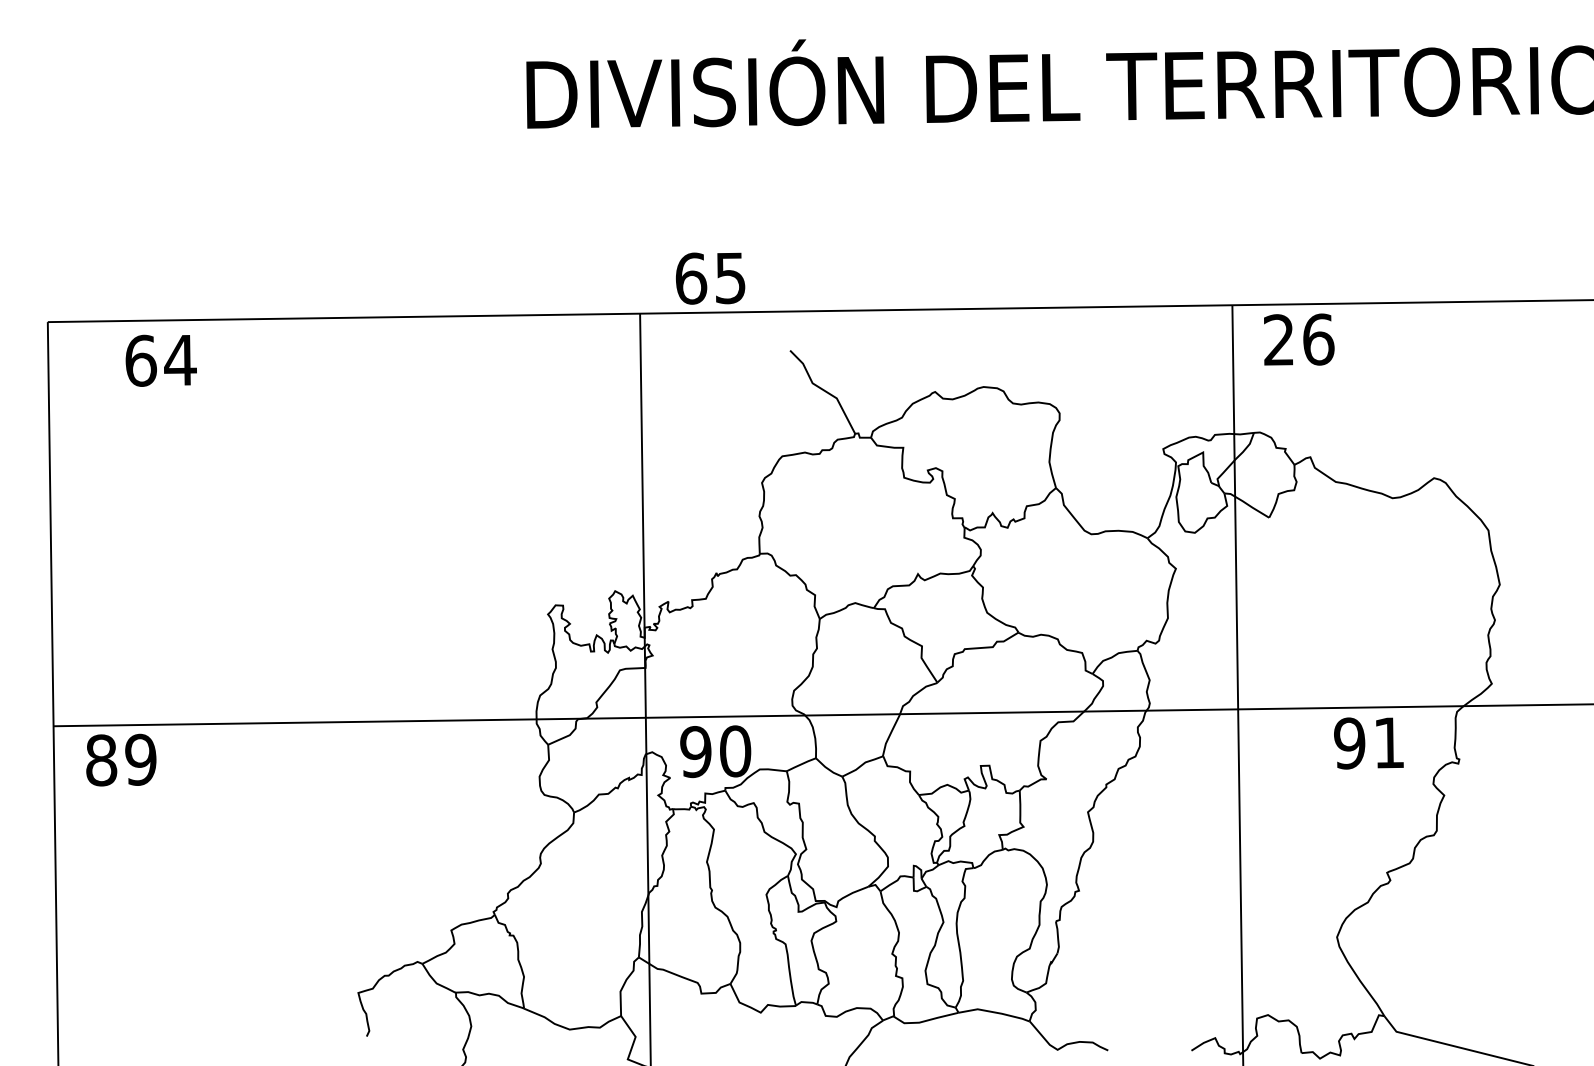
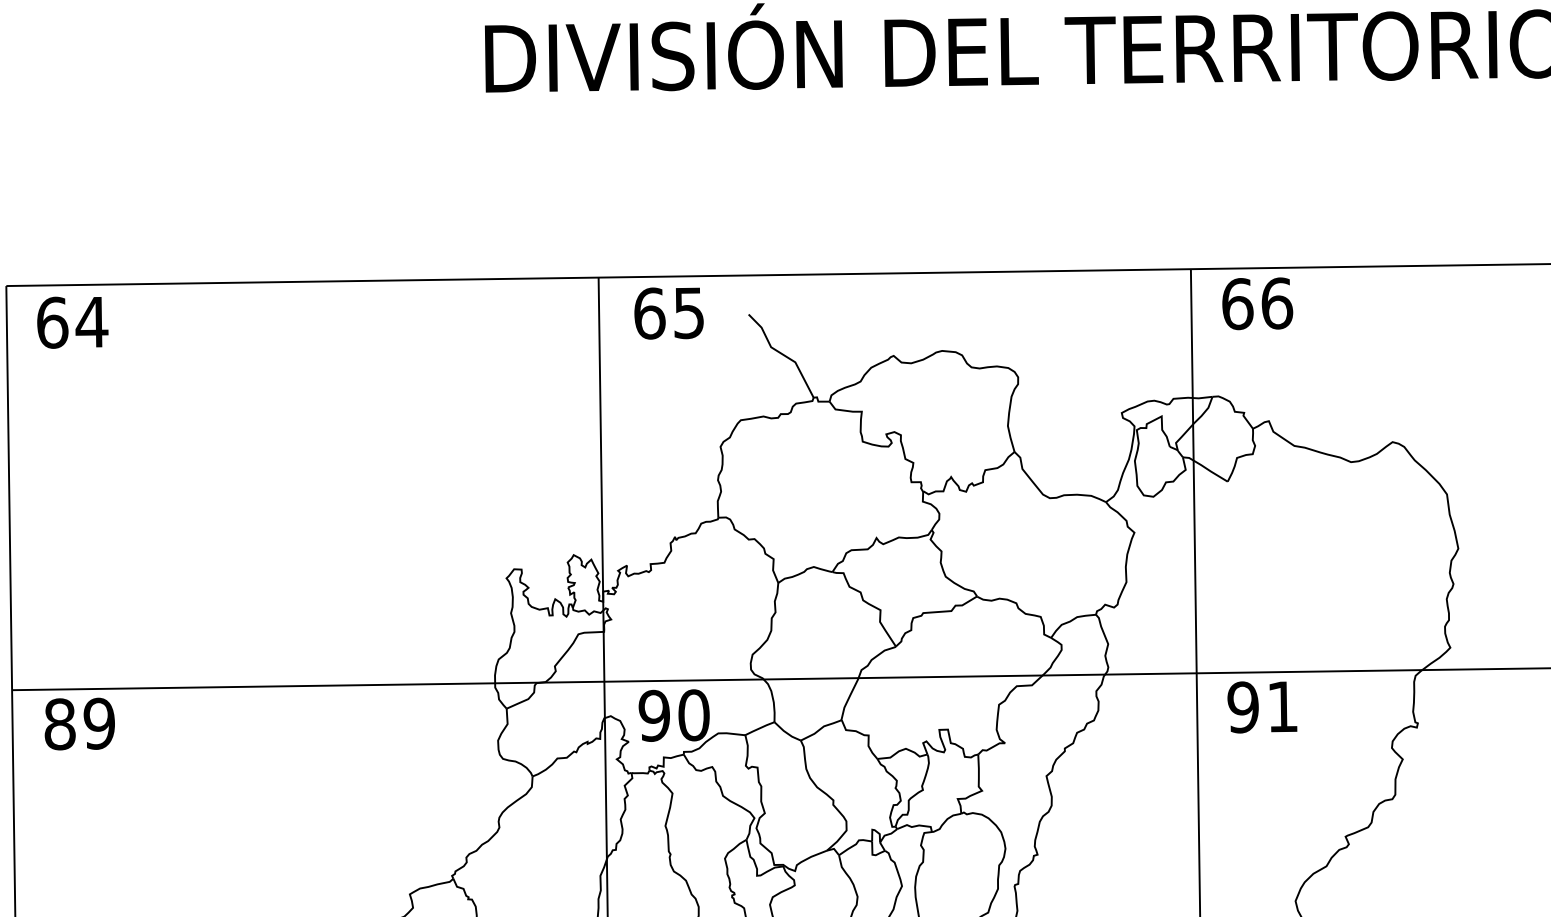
text: (710, 278) -> (669, 313), moved
text: (1279, 340) -> (1238, 304), 26 -> 66
text: (160, 360) -> (72, 322), moved
text: (1368, 743) -> (1262, 707), moved

